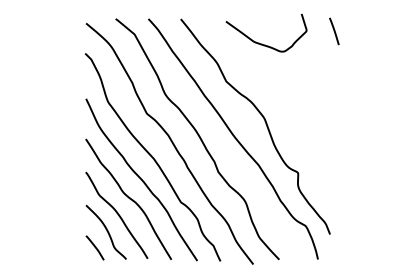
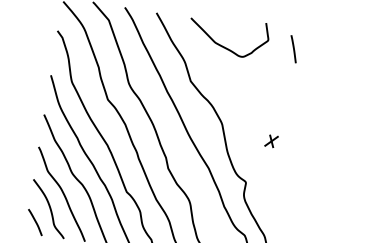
line: (334, 31) -> (293, 49), moved
curve: (262, 43) -> (223, 45), moved
part: (316, 127) -> (271, 140), added

